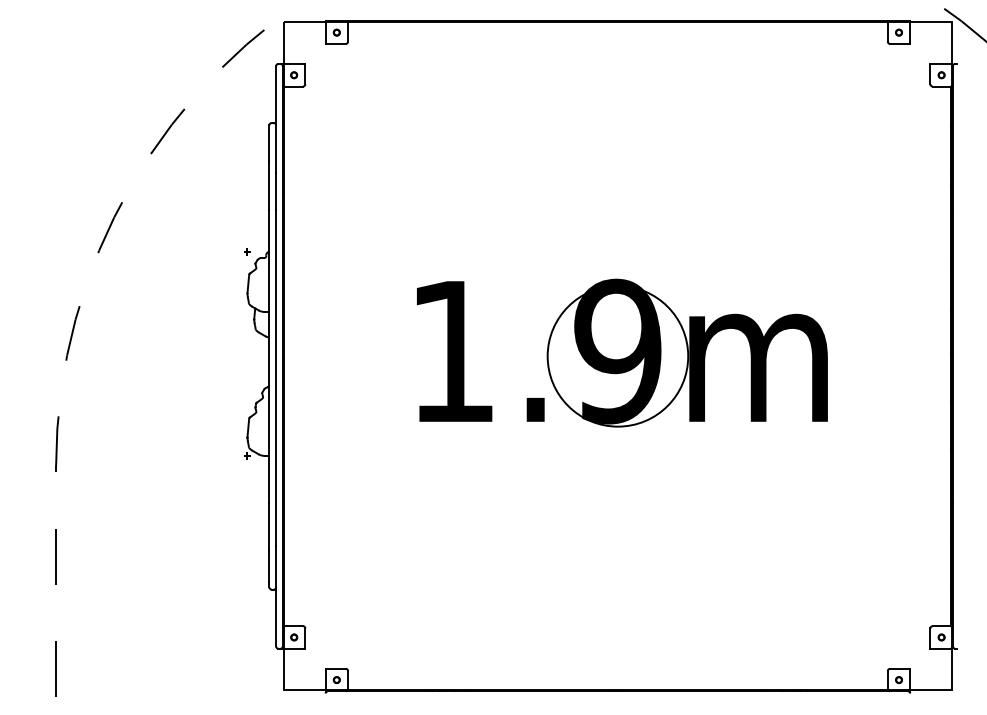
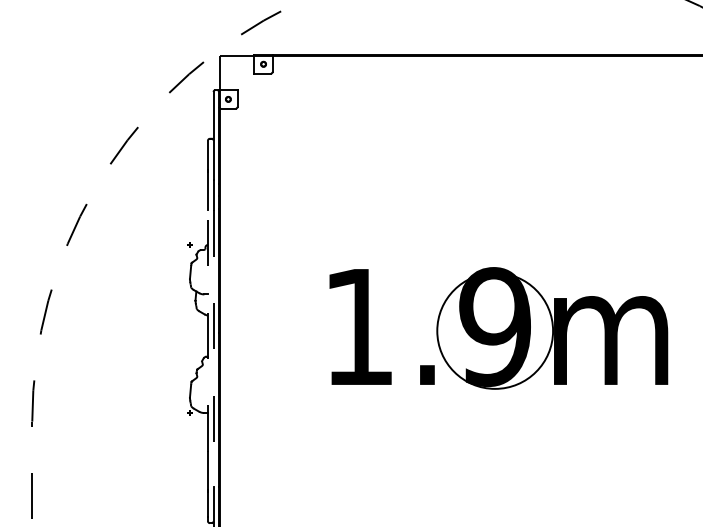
line: (269, 355) -> (208, 330), solid -> dashed
line: (276, 377) -> (213, 348), solid -> dashed

